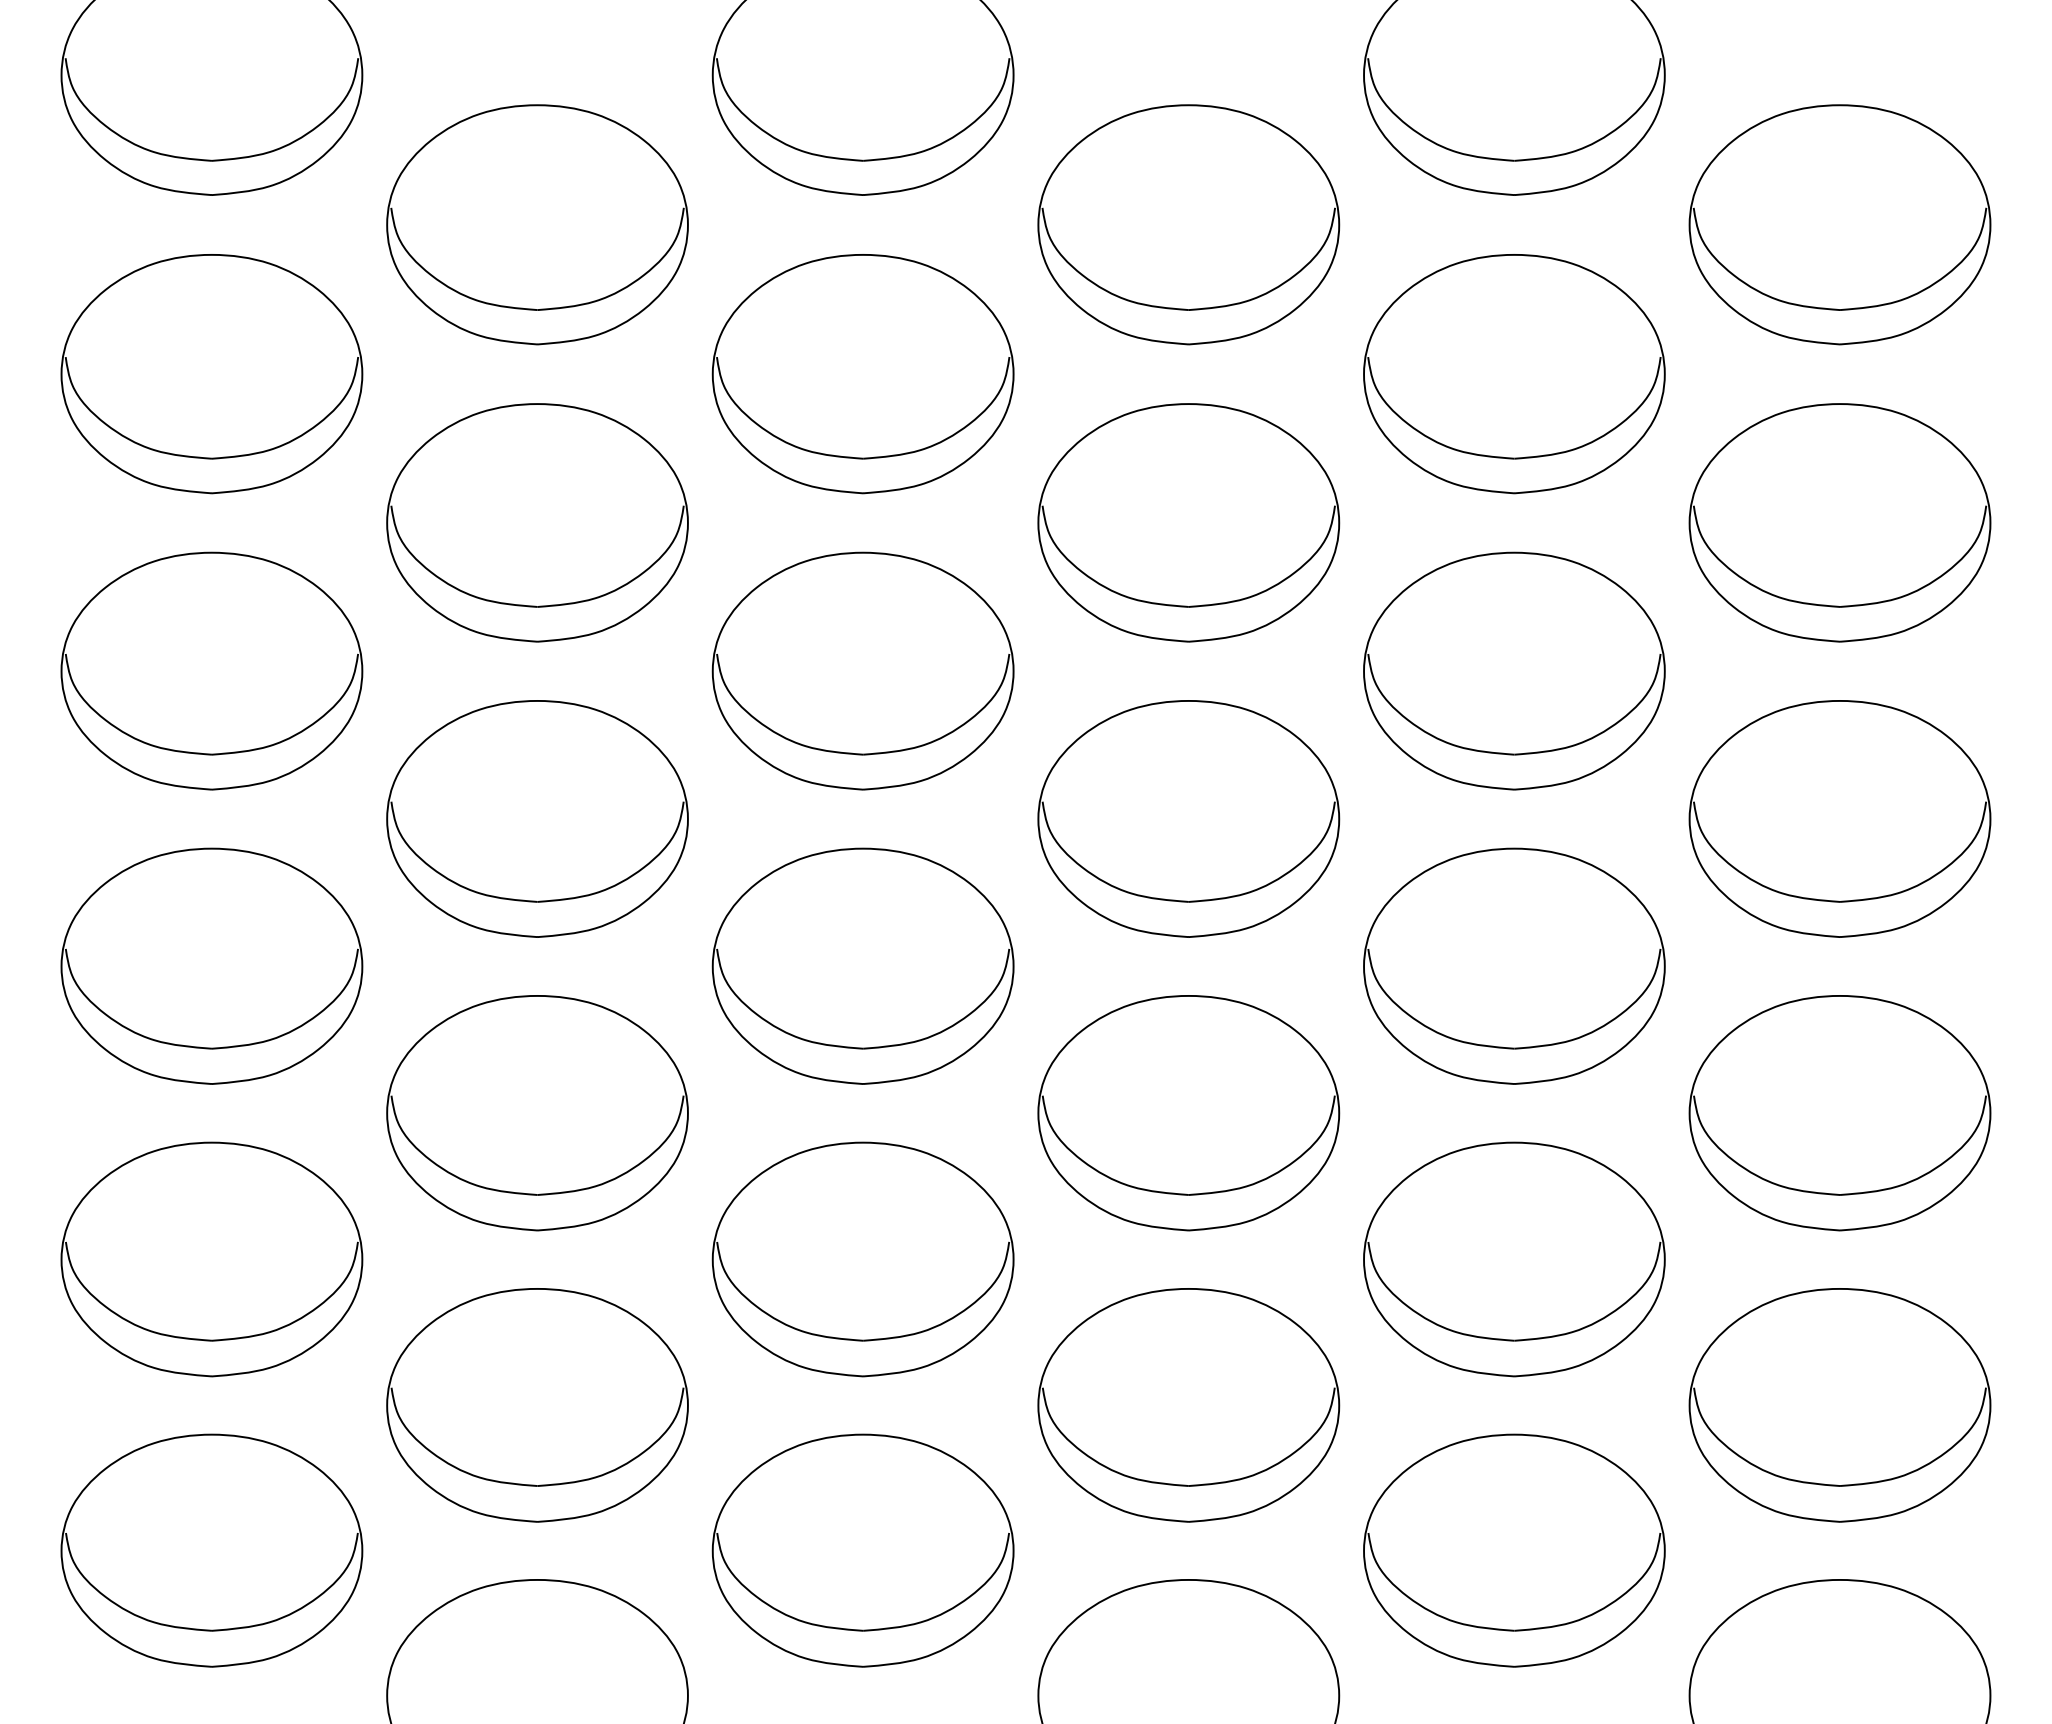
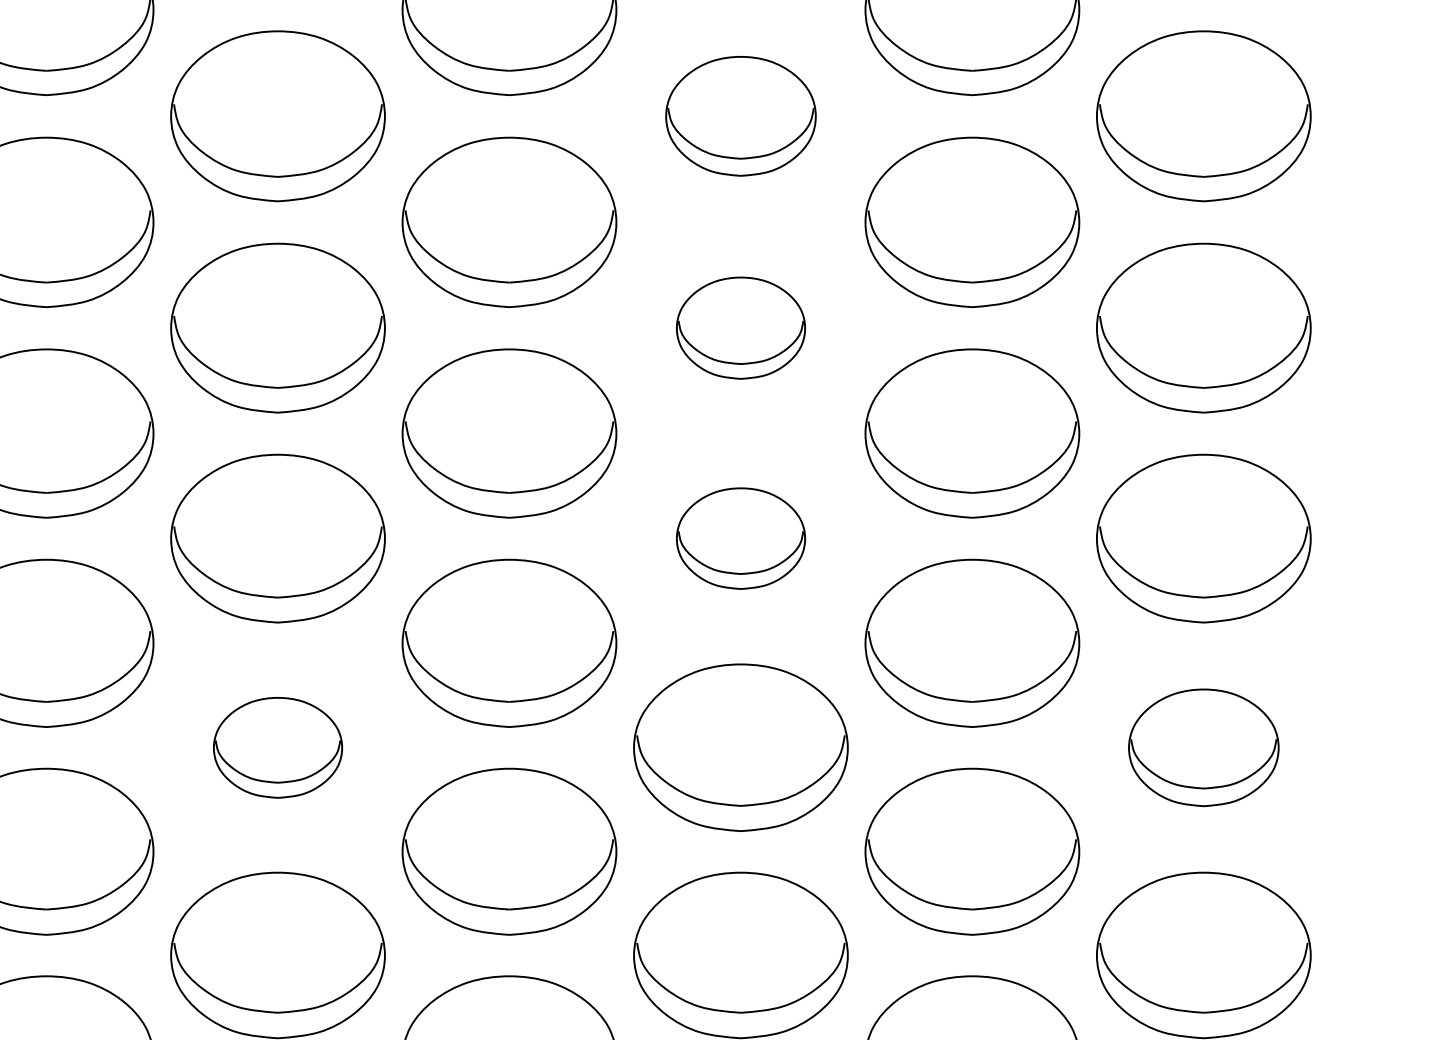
part: (1188, 224) -> (740, 116), size x0.7
part: (1188, 522) -> (740, 327), size x0.6
part: (1188, 818) -> (740, 538), size x0.6
part: (537, 1113) -> (278, 748), size x0.6
part: (1839, 1113) -> (1203, 748), size x0.7

